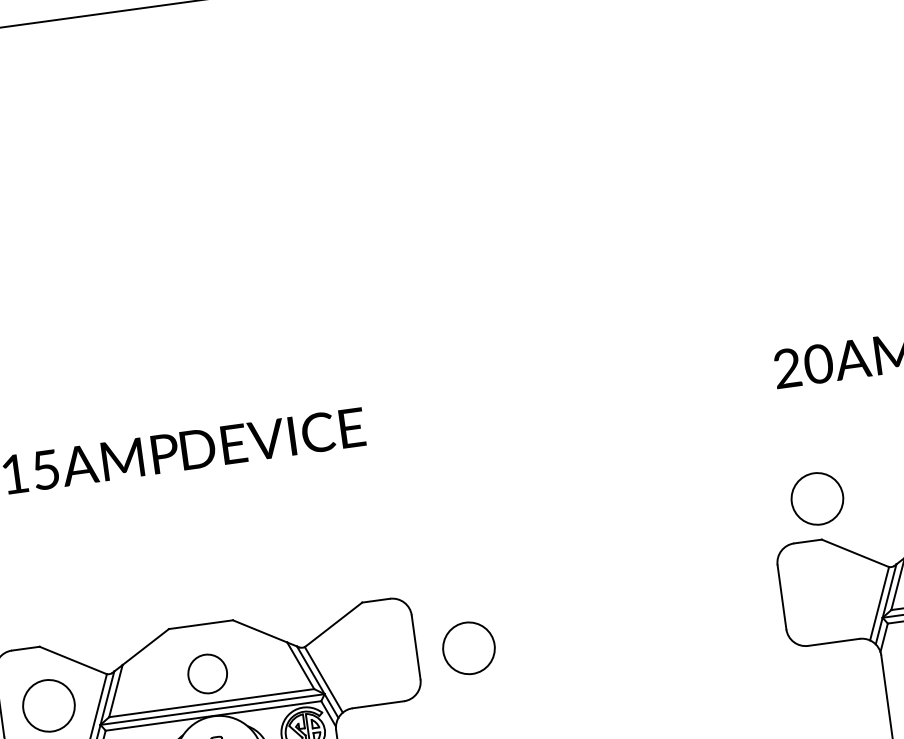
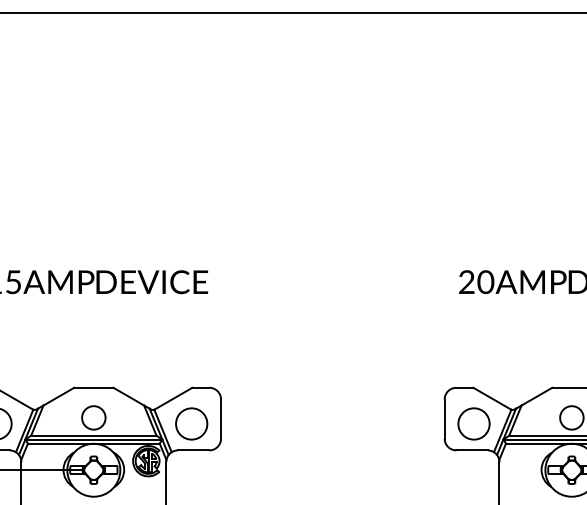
circle: (816, 498) -> (473, 423), moved
circle: (468, 647) -> (191, 423), moved

